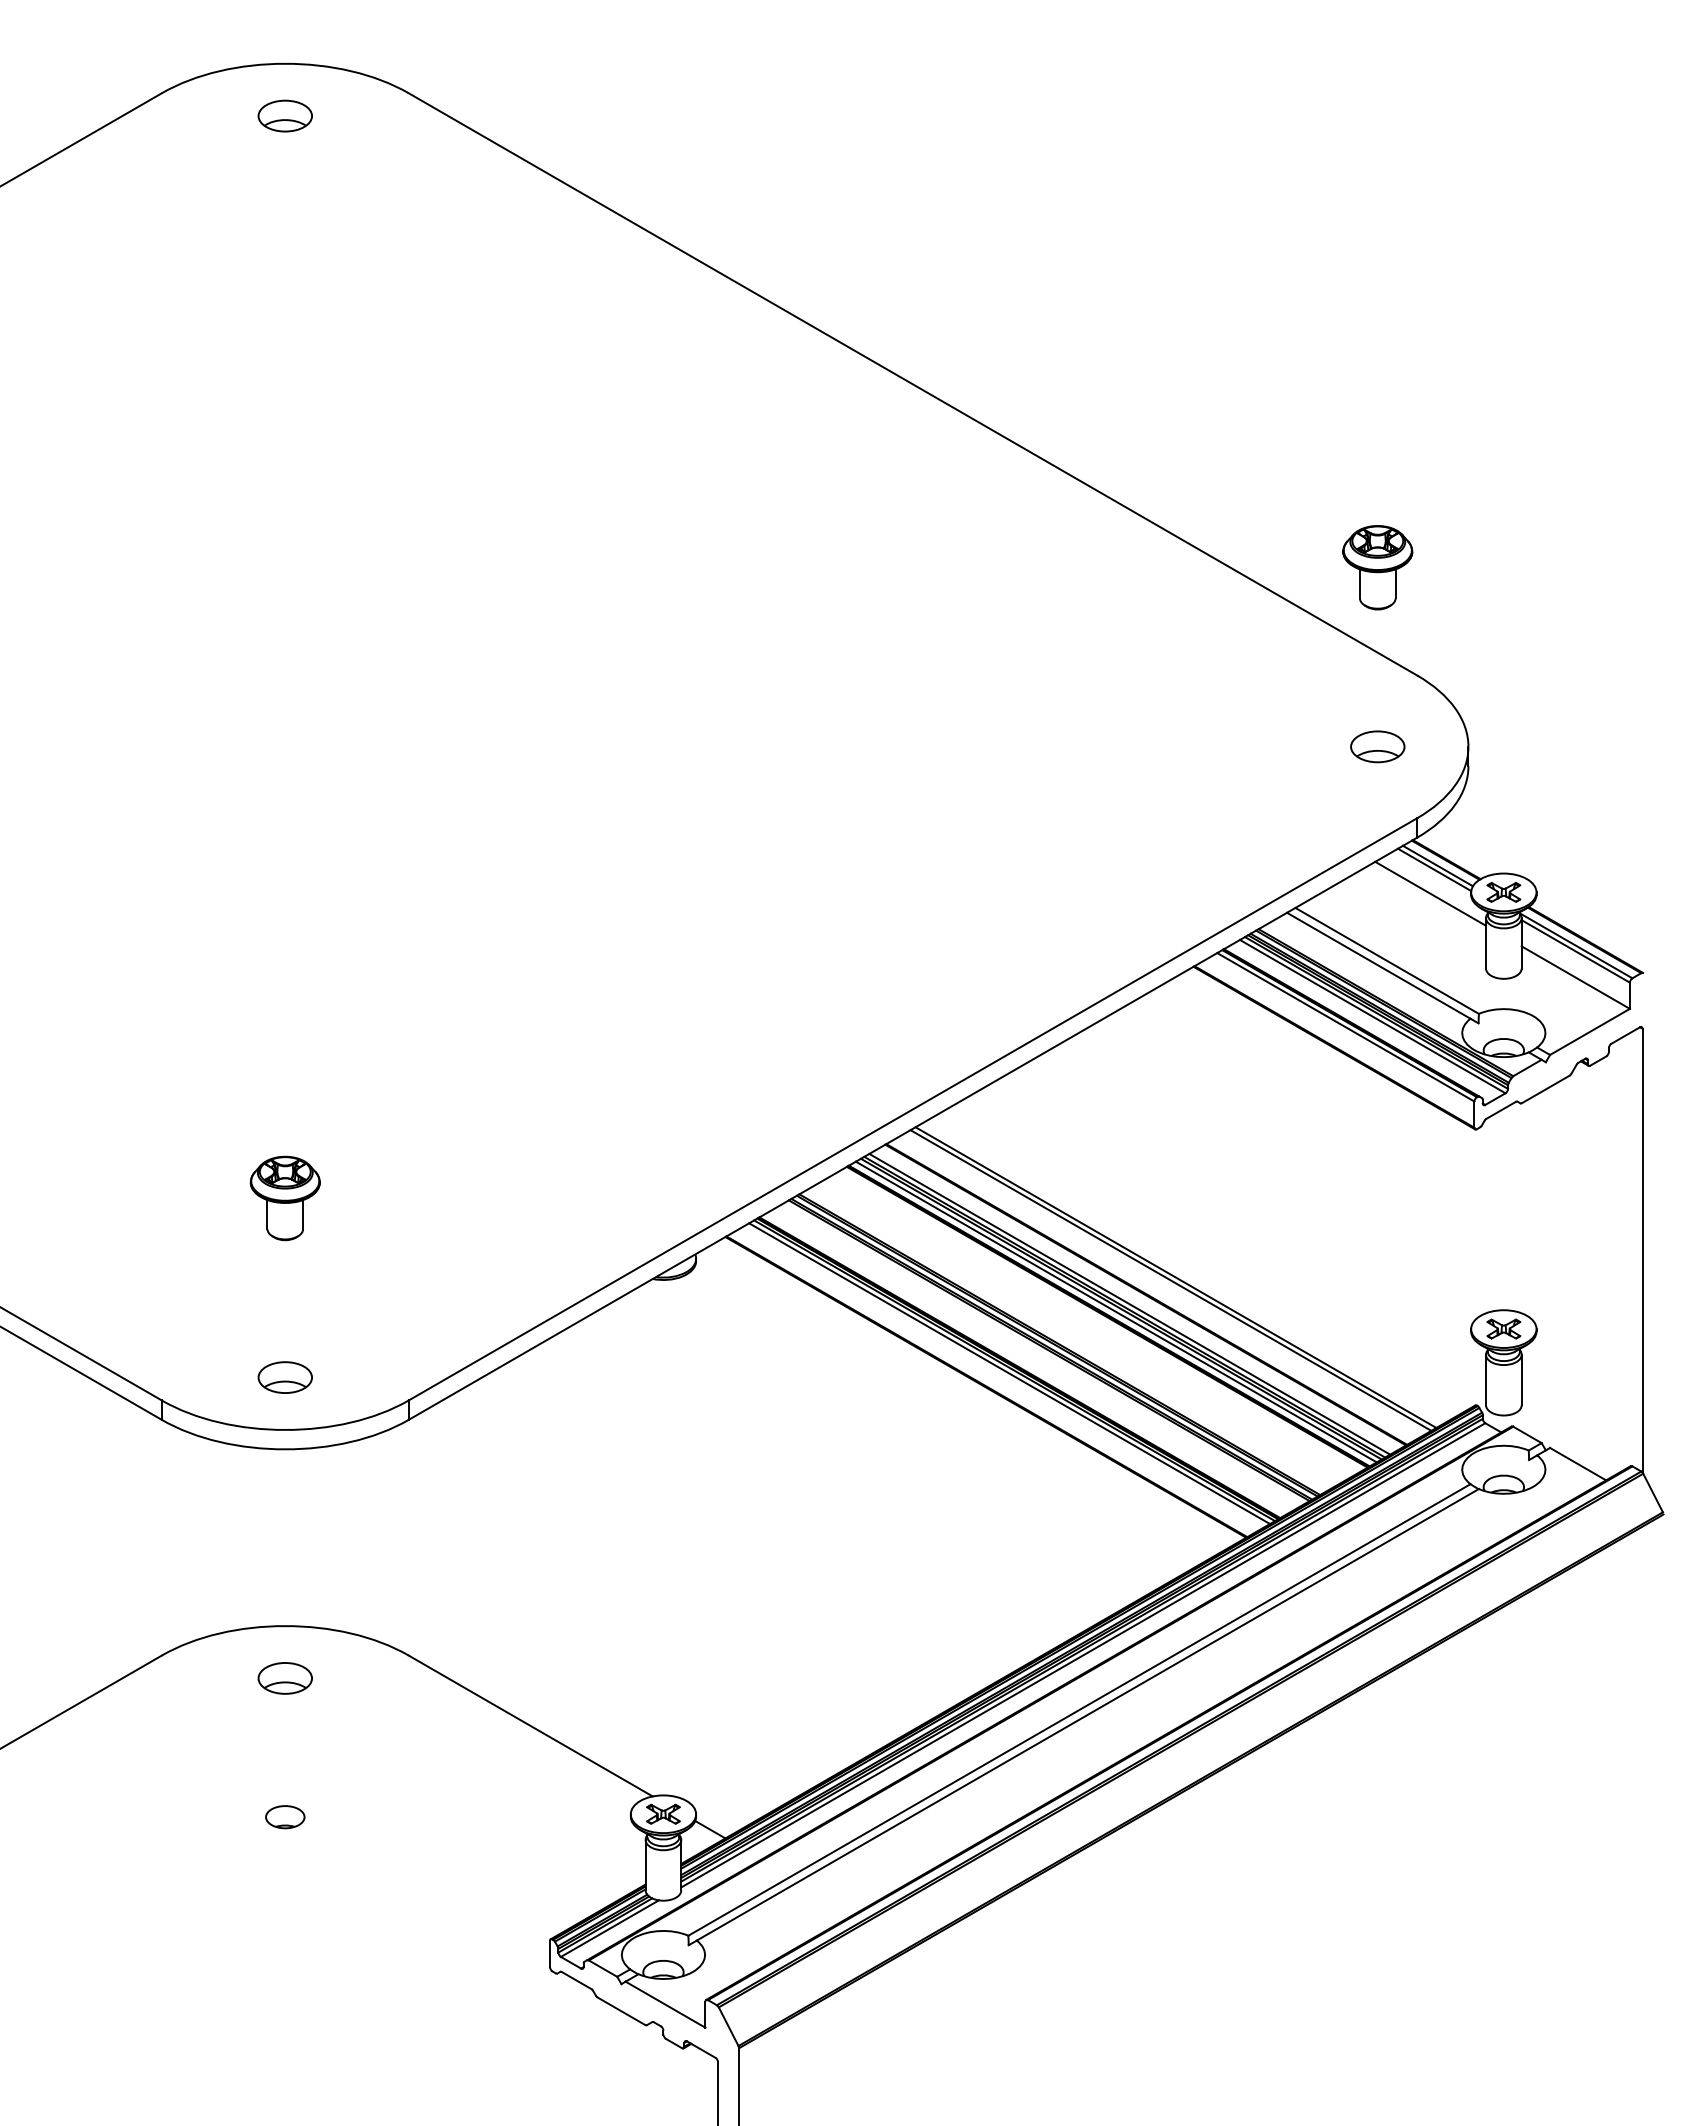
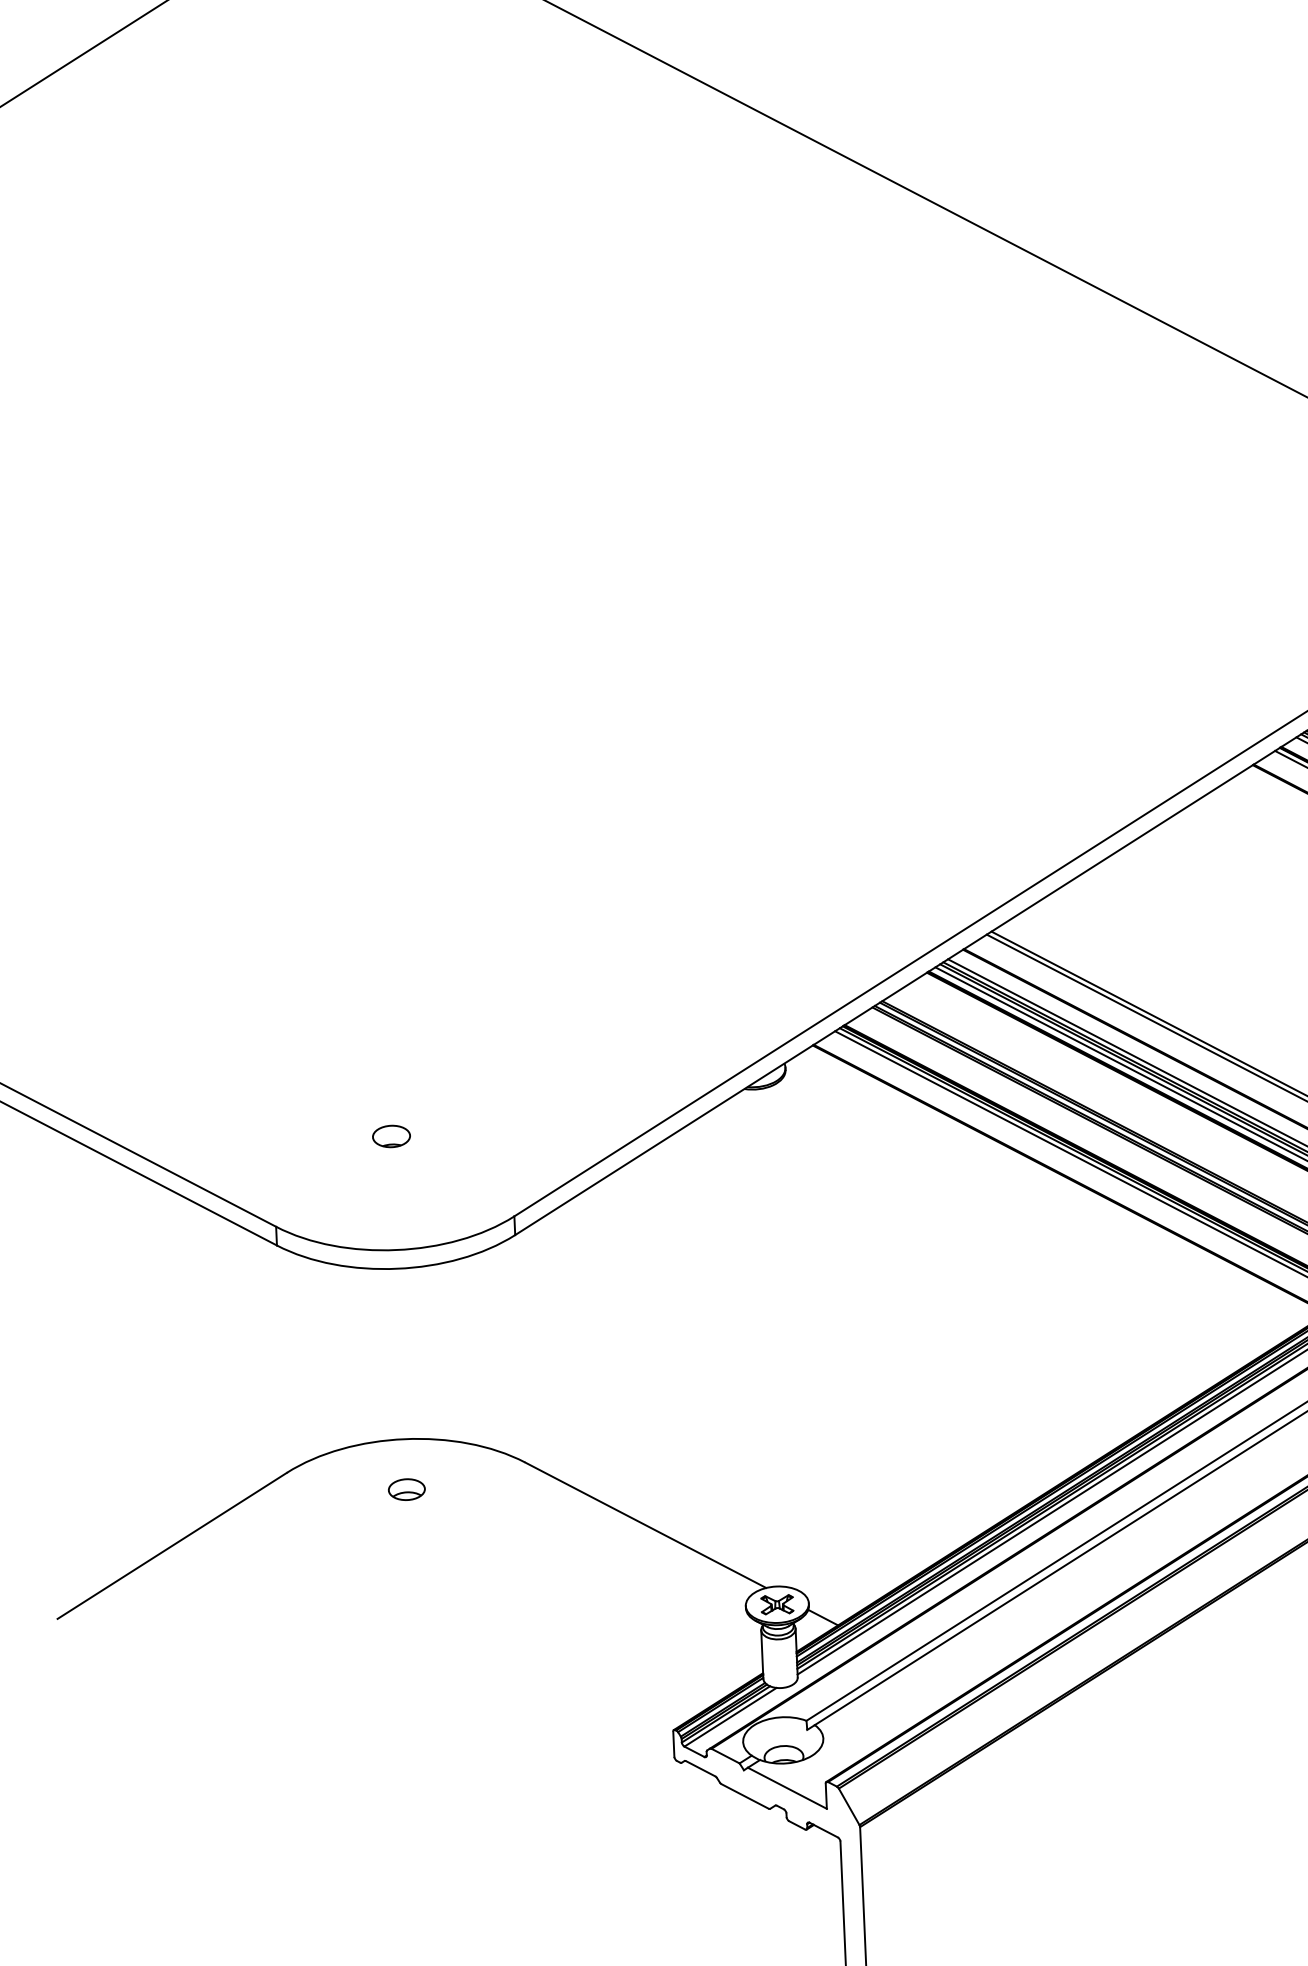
part: (284, 1198) -> (385, 1026), removed
part: (284, 1377) -> (393, 1199), removed
part: (284, 1678) -> (406, 1489), size x0.7
part: (285, 1817) -> (391, 1136), moved

